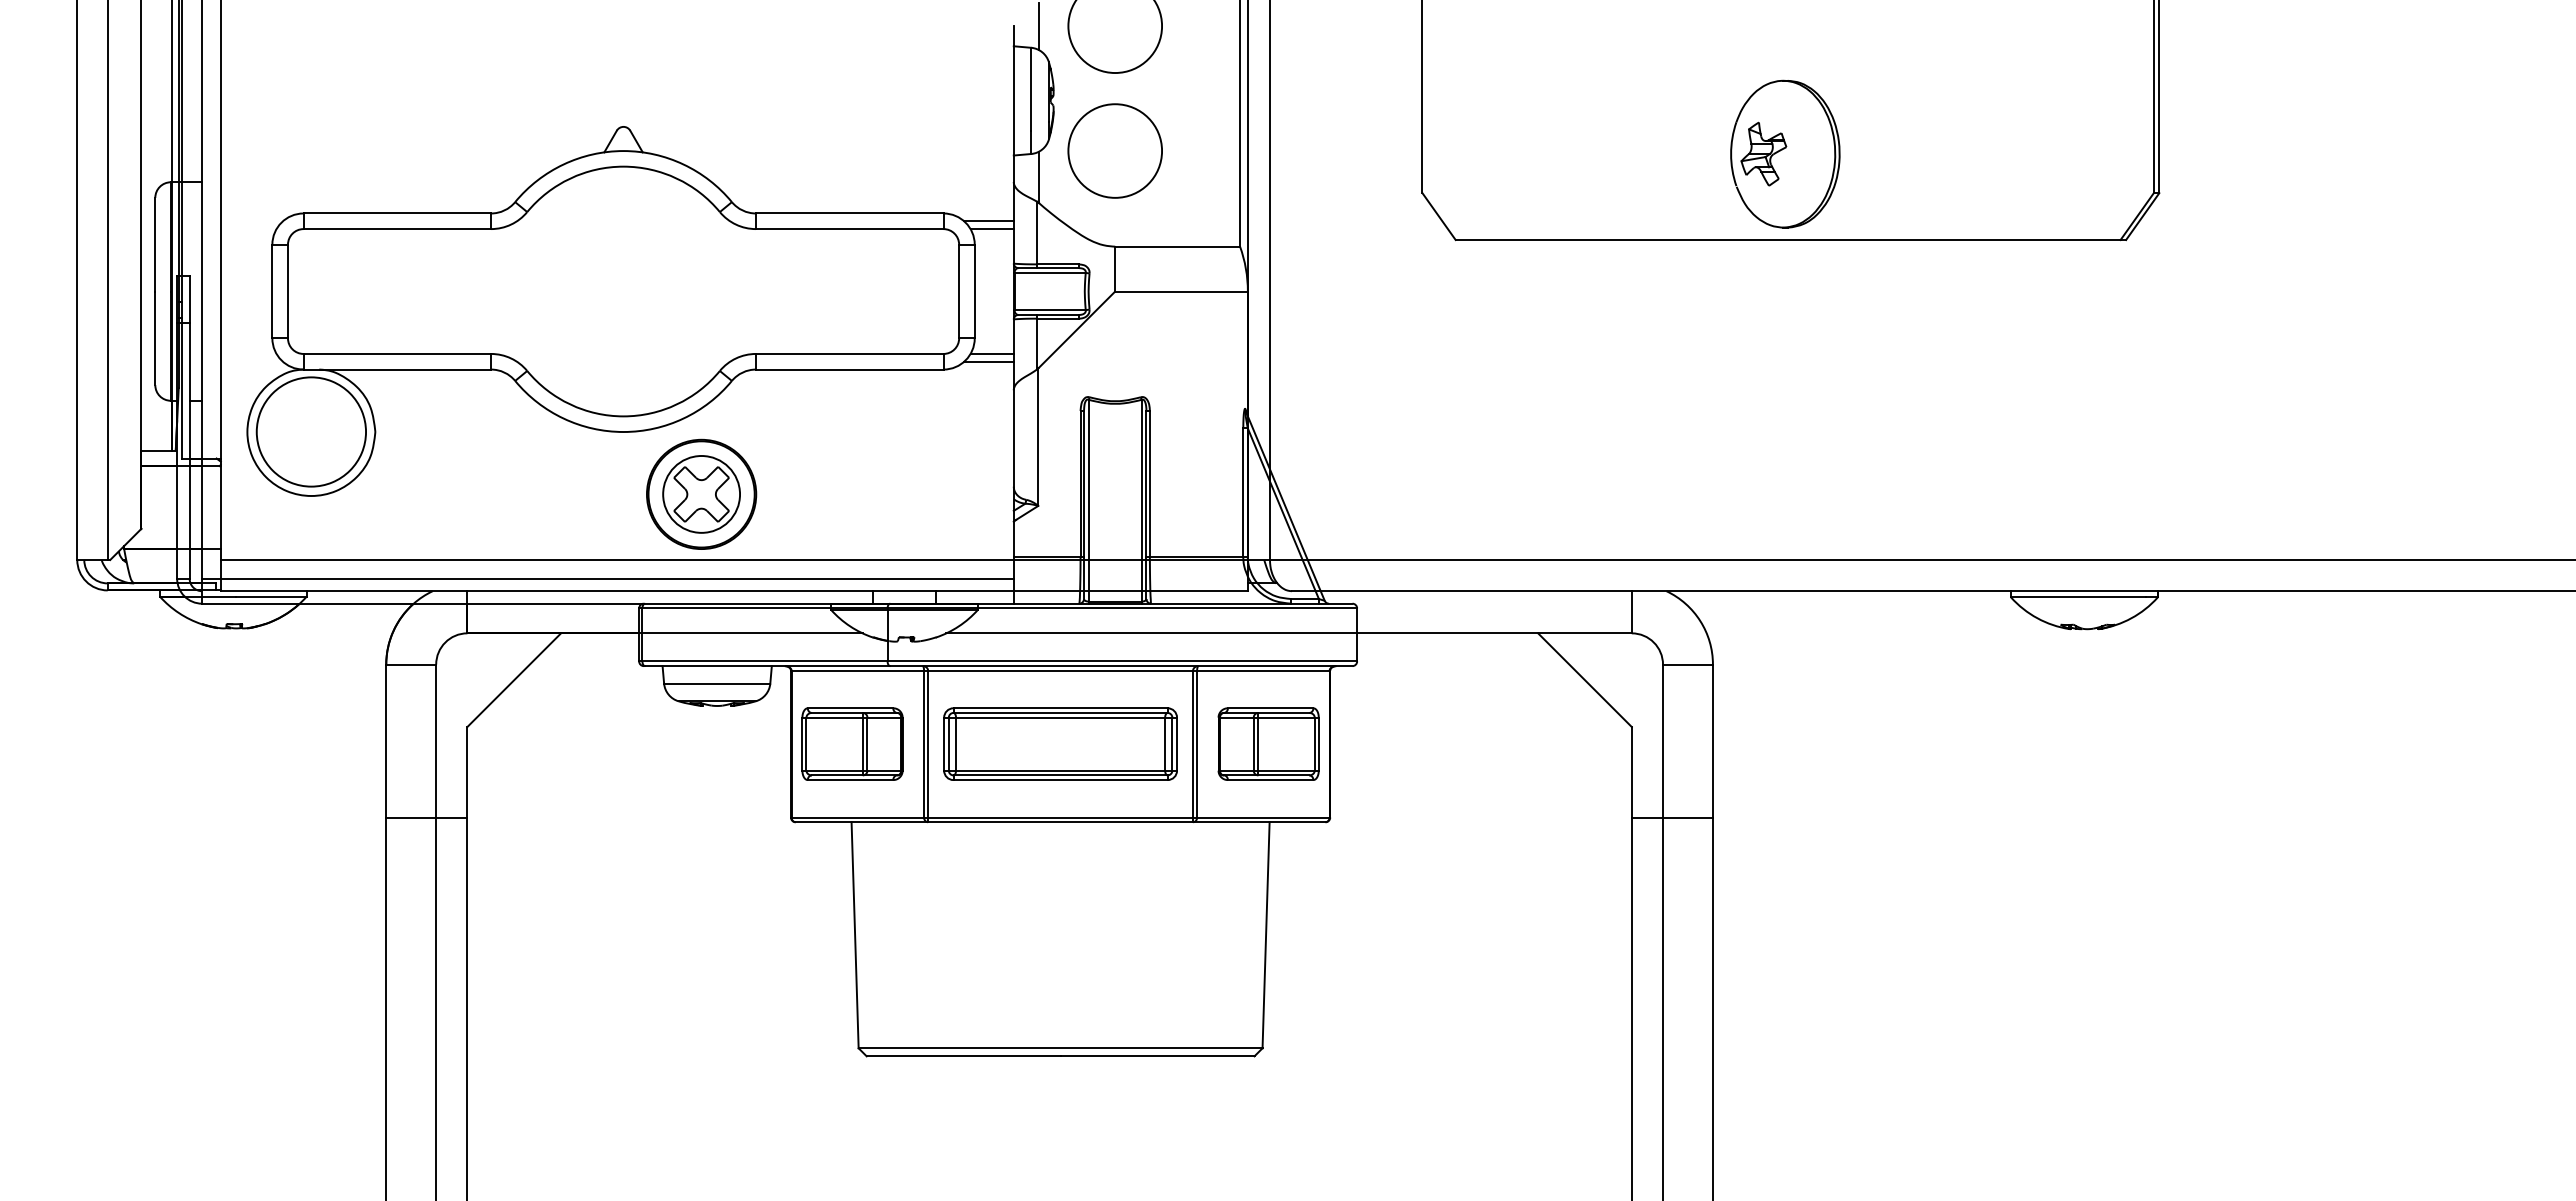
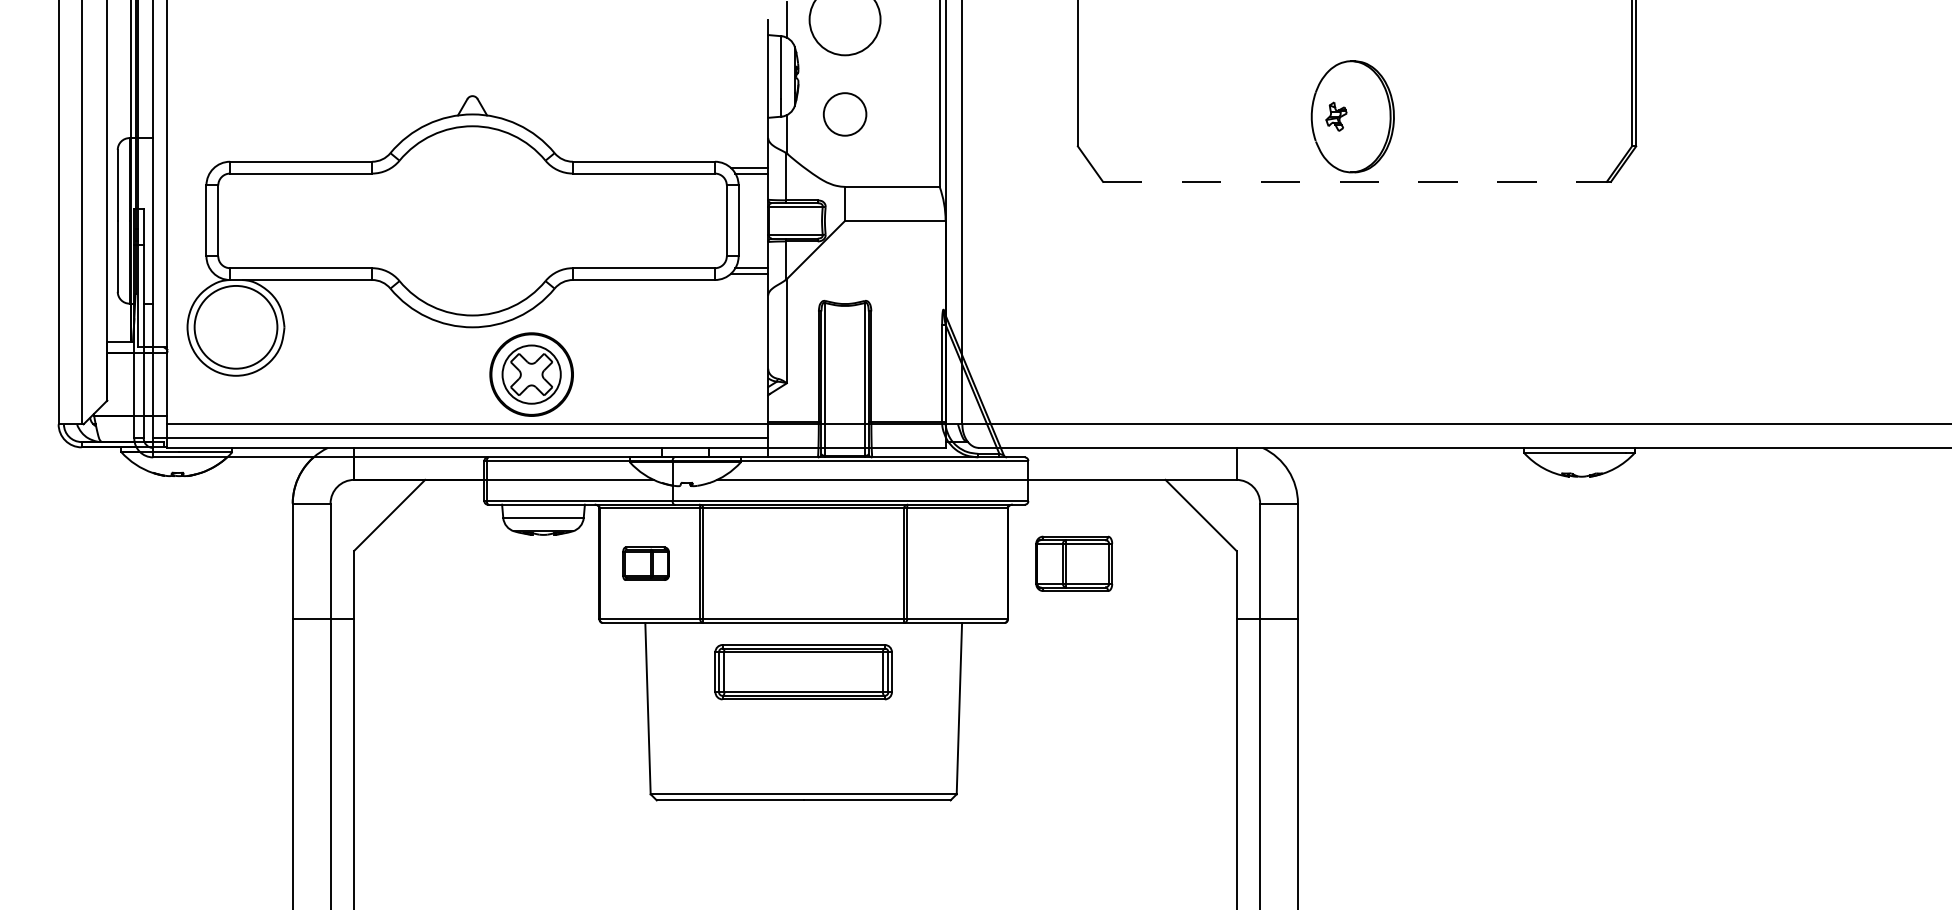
circle: (1115, 150) -> (845, 114), size x0.6
part: (1763, 153) -> (1336, 116), size x0.6
line: (1788, 240) -> (1355, 182), solid -> dashed
part: (852, 743) -> (646, 563), size x0.6
part: (1060, 743) -> (803, 671), moved
part: (1268, 743) -> (1074, 563), moved

